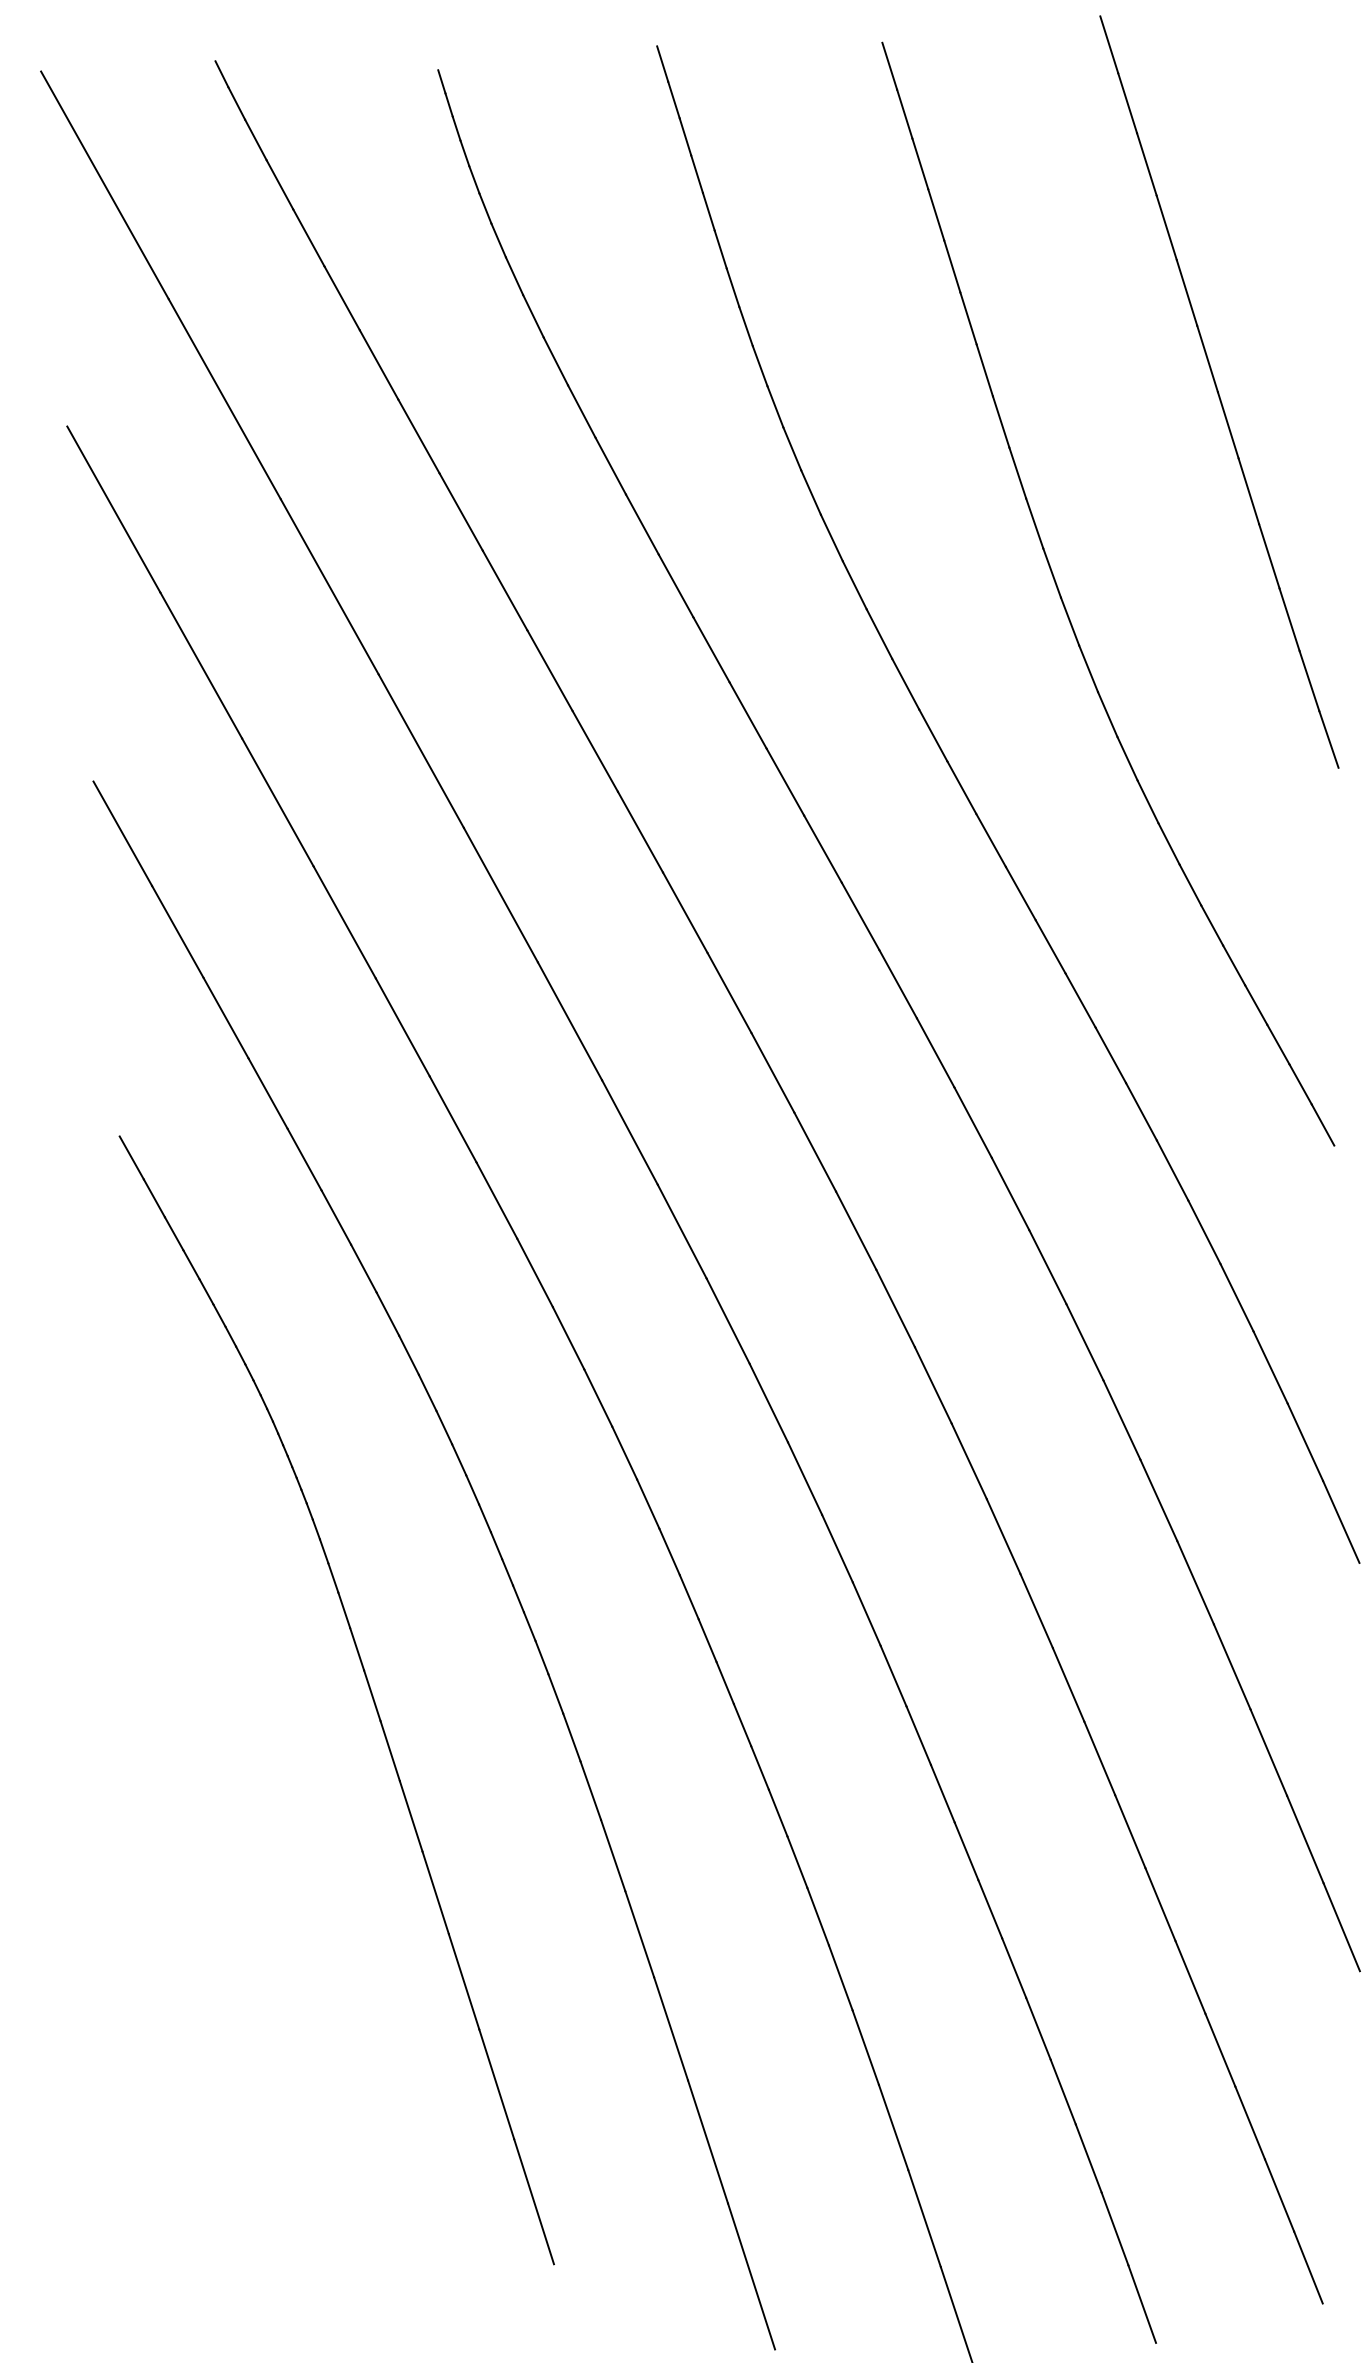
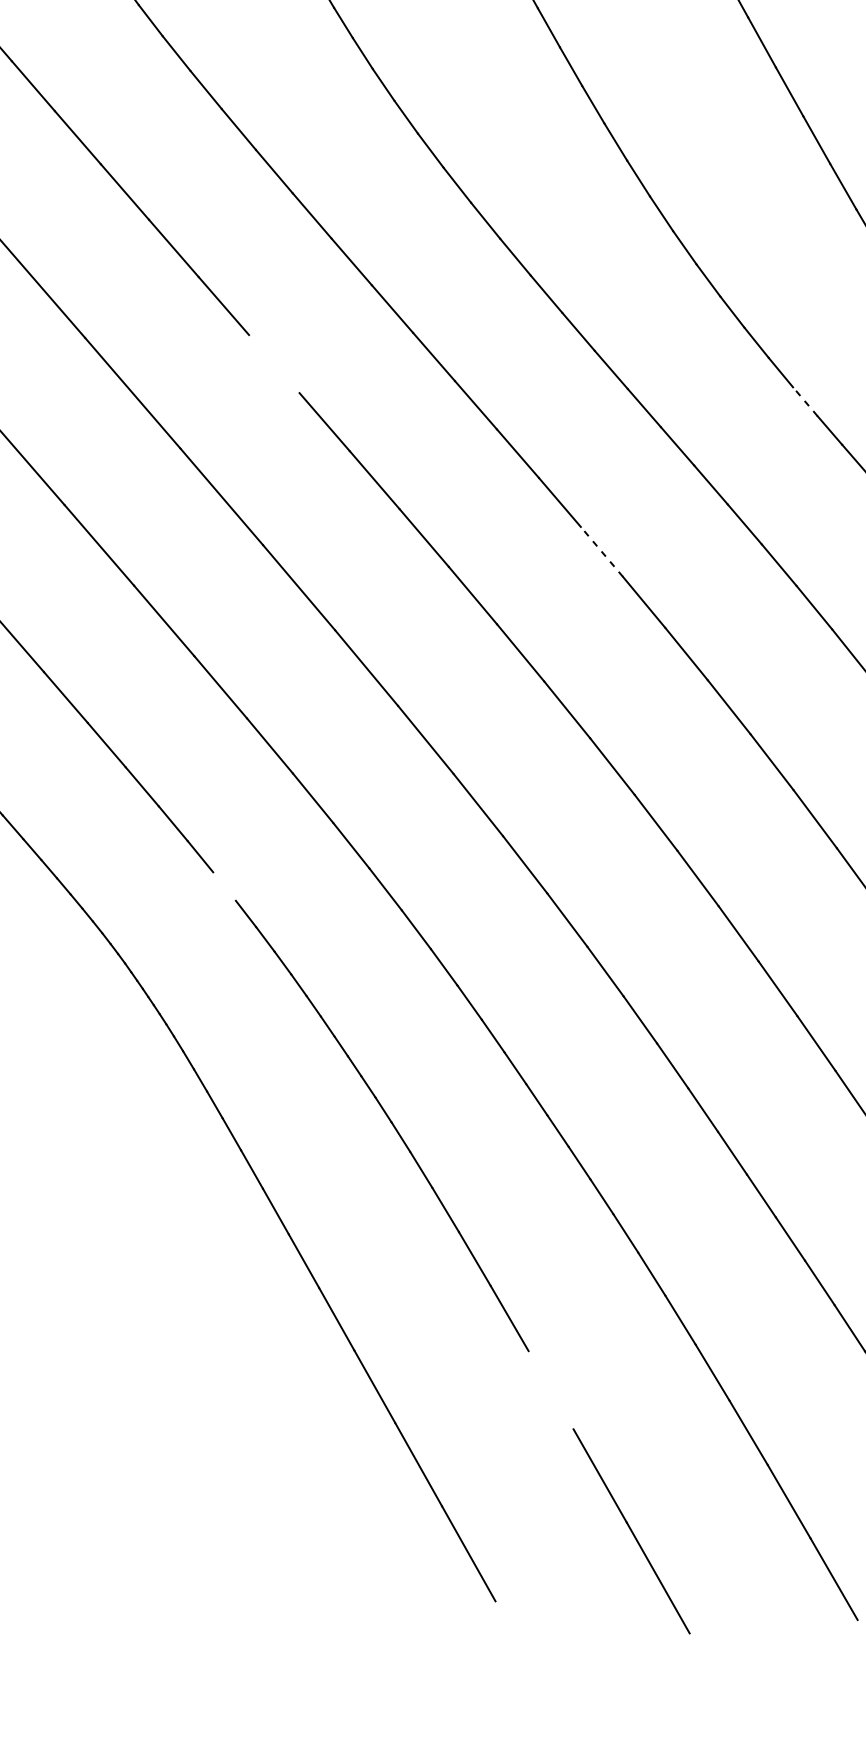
line: (594, 751) -> (273, 364), removed
line: (1212, 925) -> (805, 401), solid -> dashed
line: (935, 1052) -> (601, 551), solid -> dashed
line: (408, 1354) -> (223, 885), removed
line: (671, 2028) -> (551, 1389), removed

